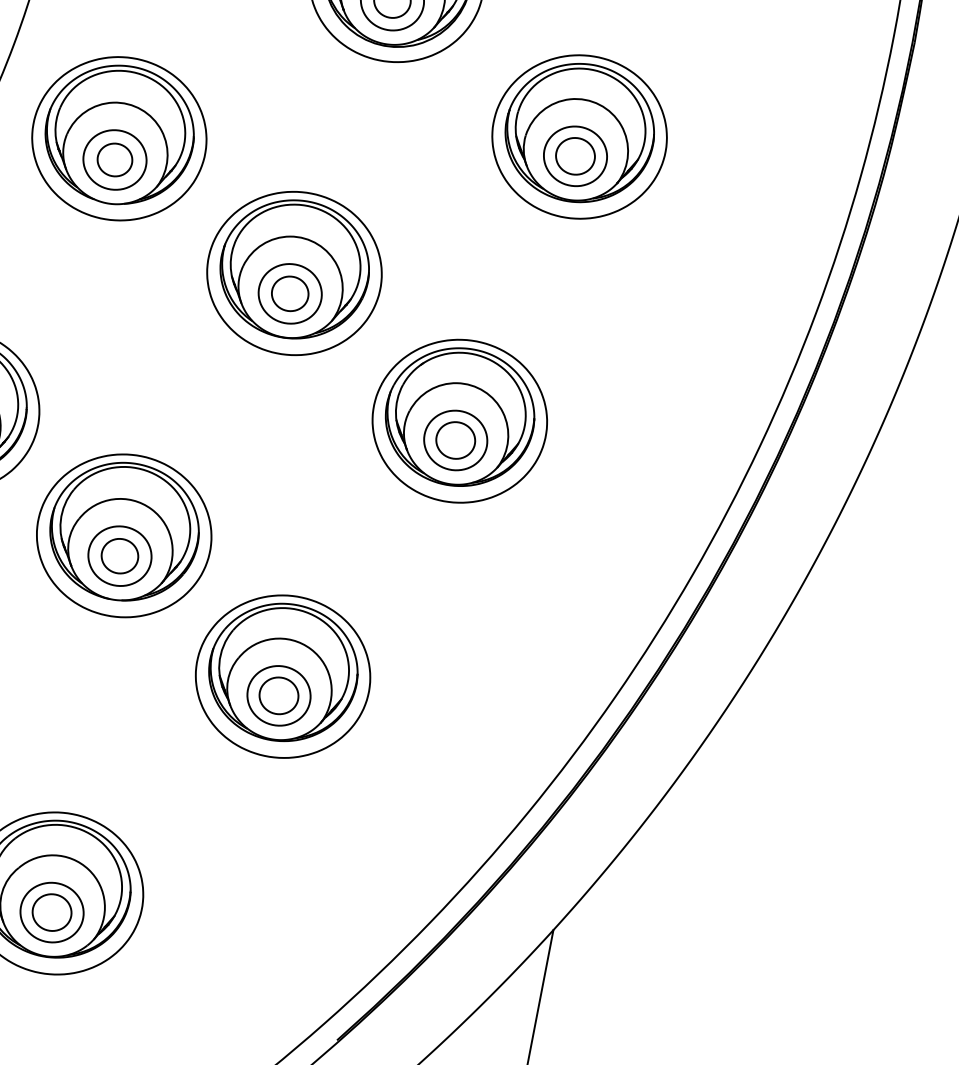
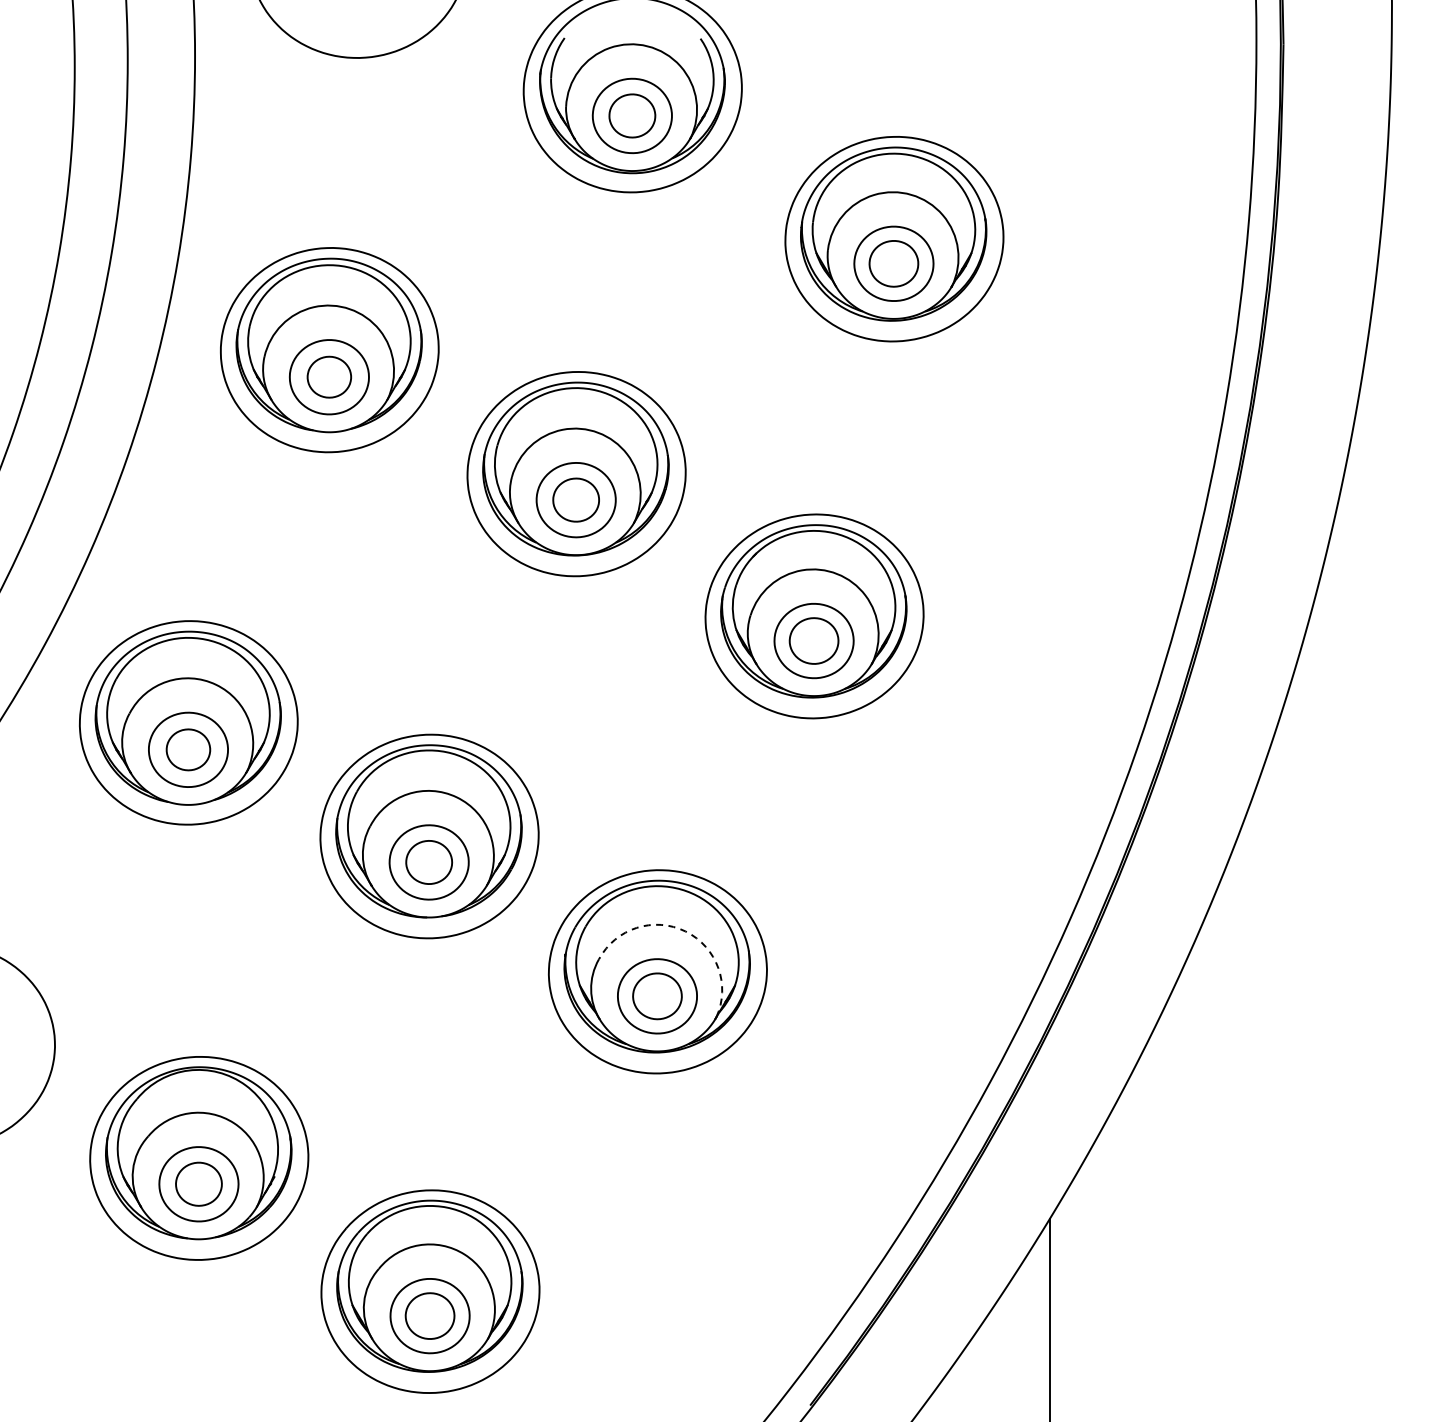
arc: (310, 649) -> (685, 931), solid -> dashed

